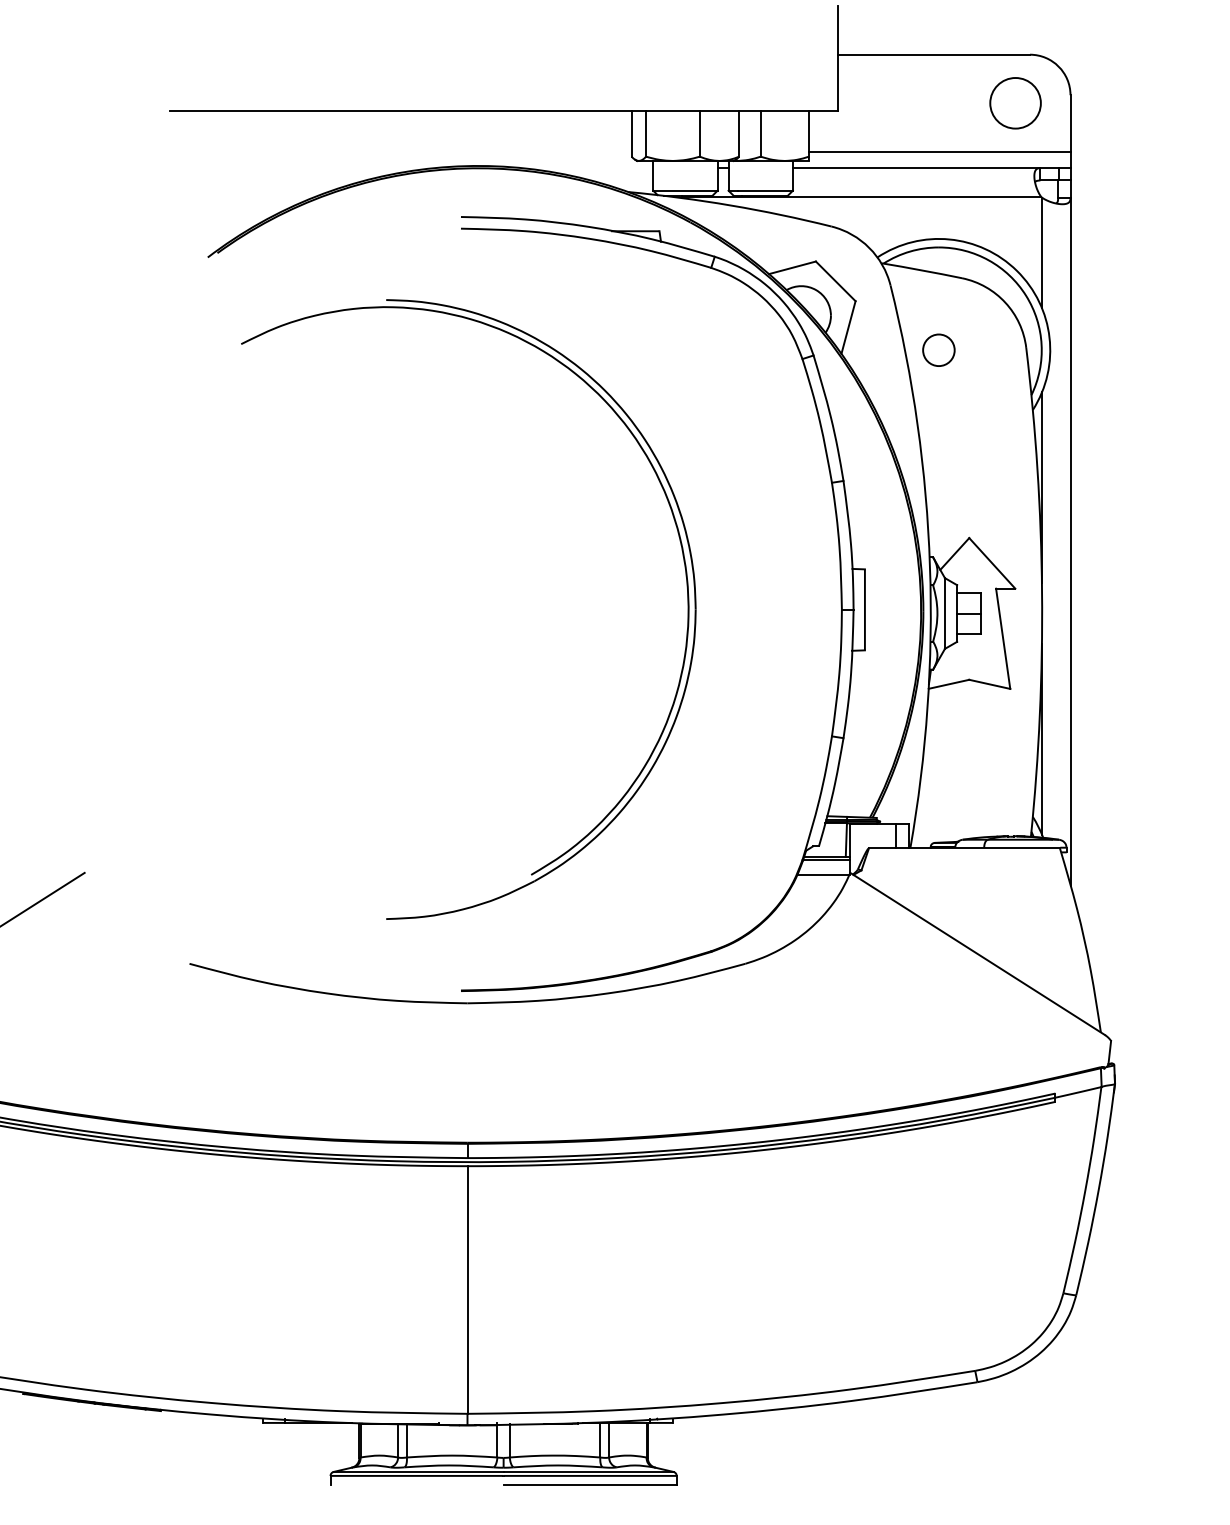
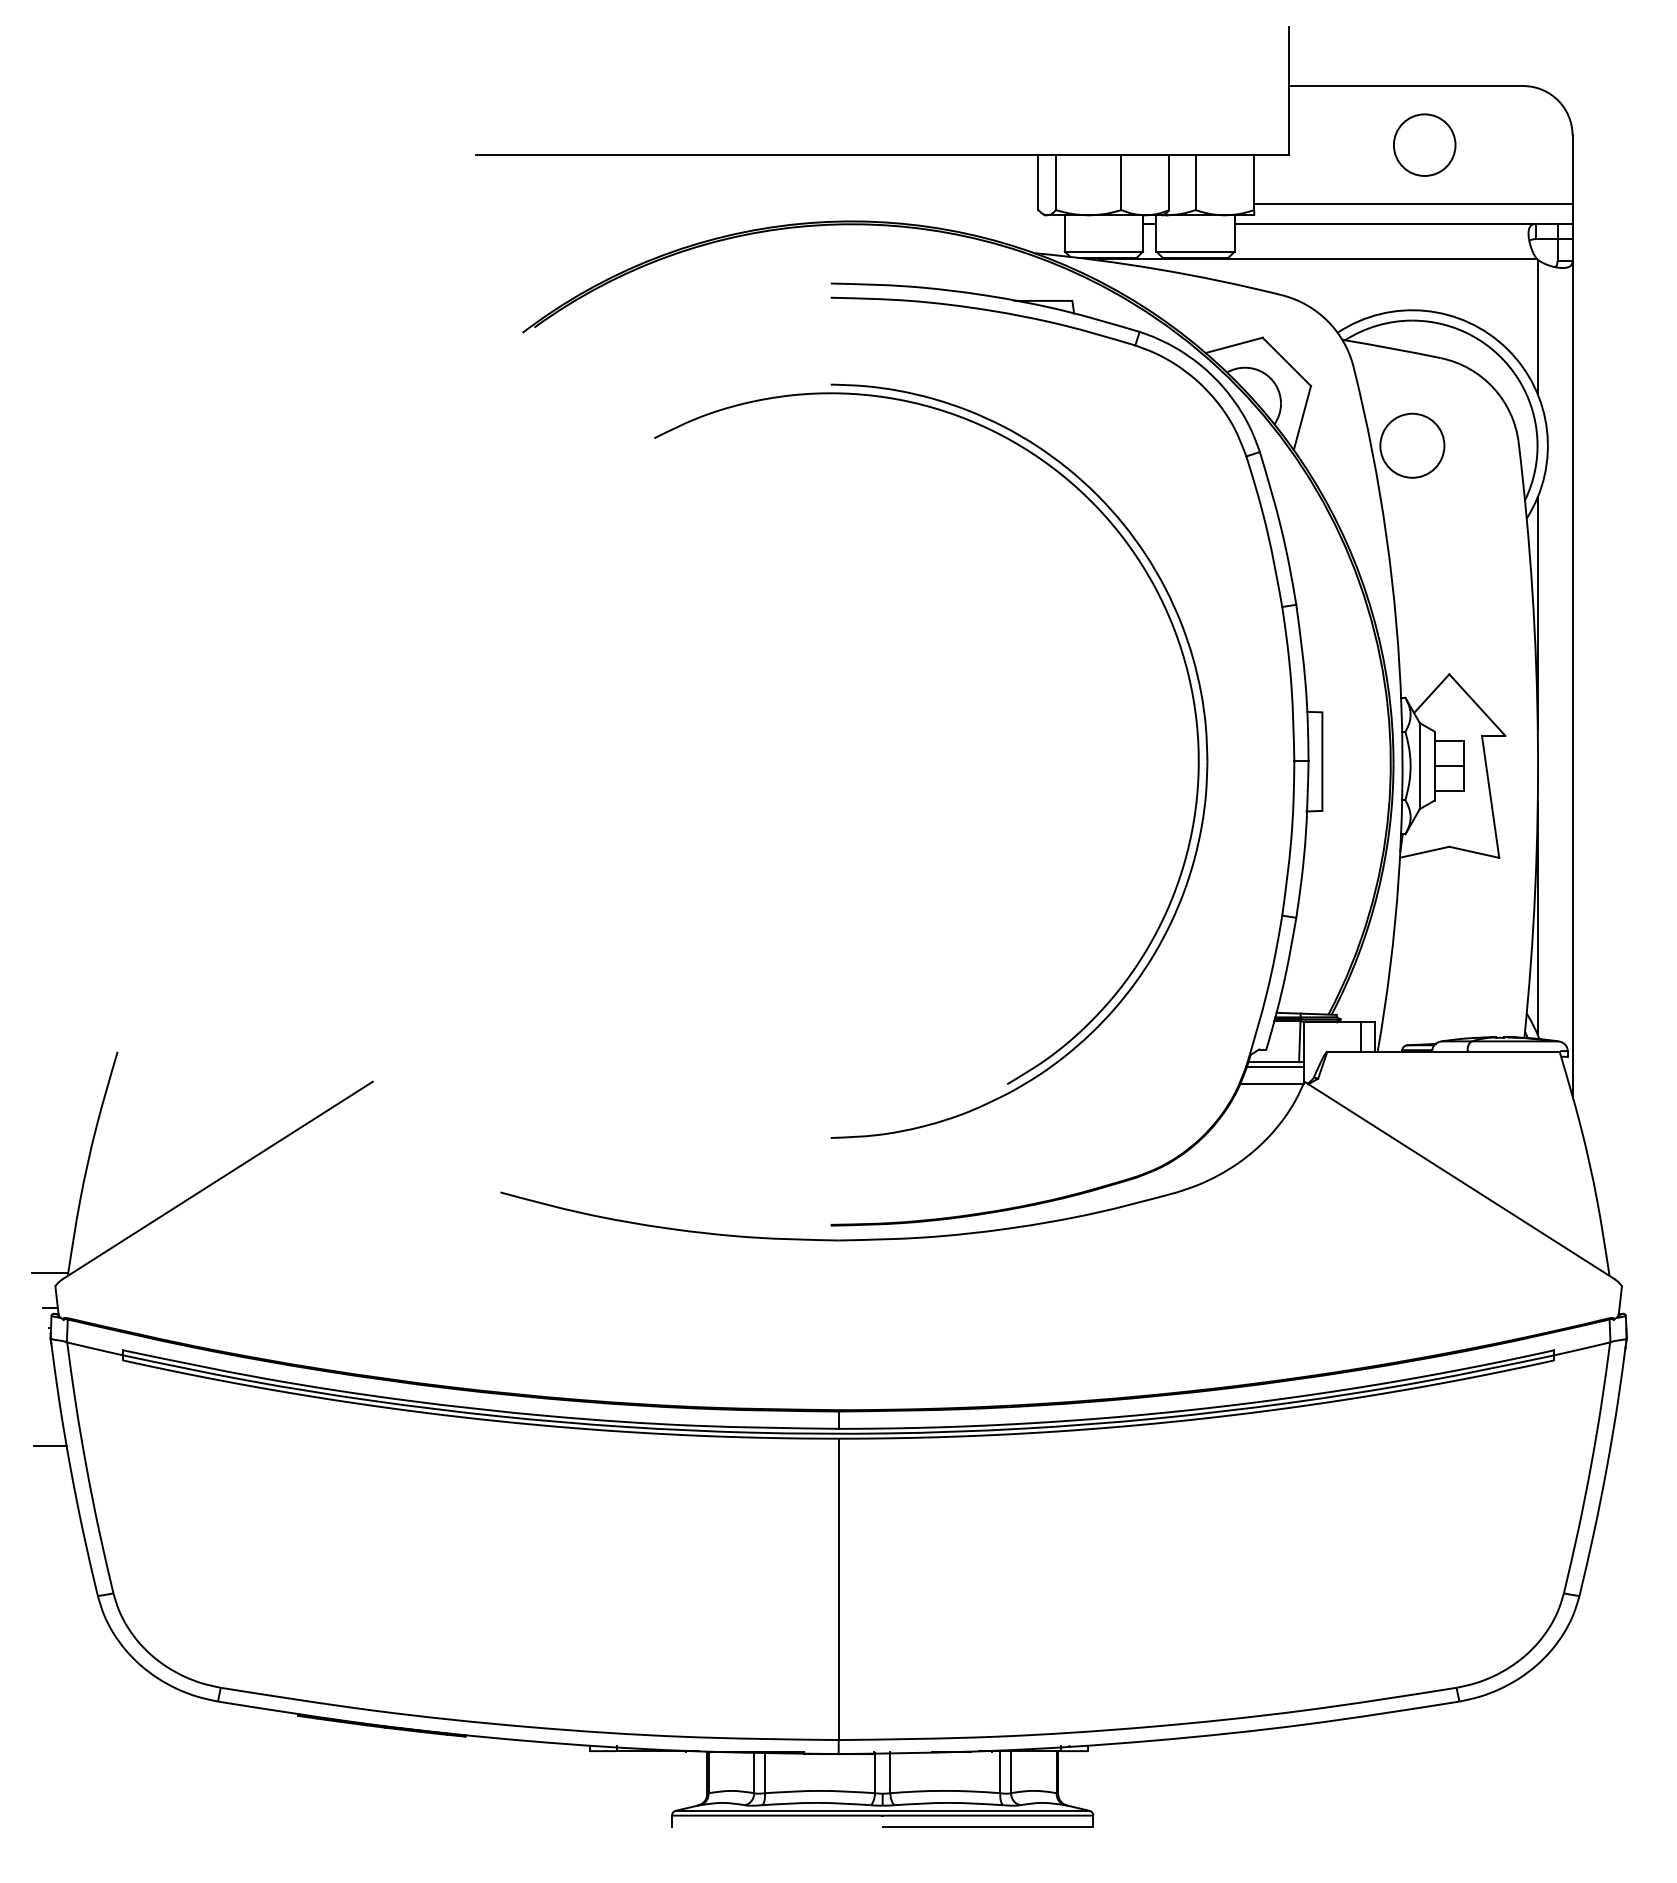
circle: (1015, 102) -> (1424, 144), moved
circle: (938, 350) -> (1412, 445), size x1.67
part: (687, 608) -> (1197, 760), moved

